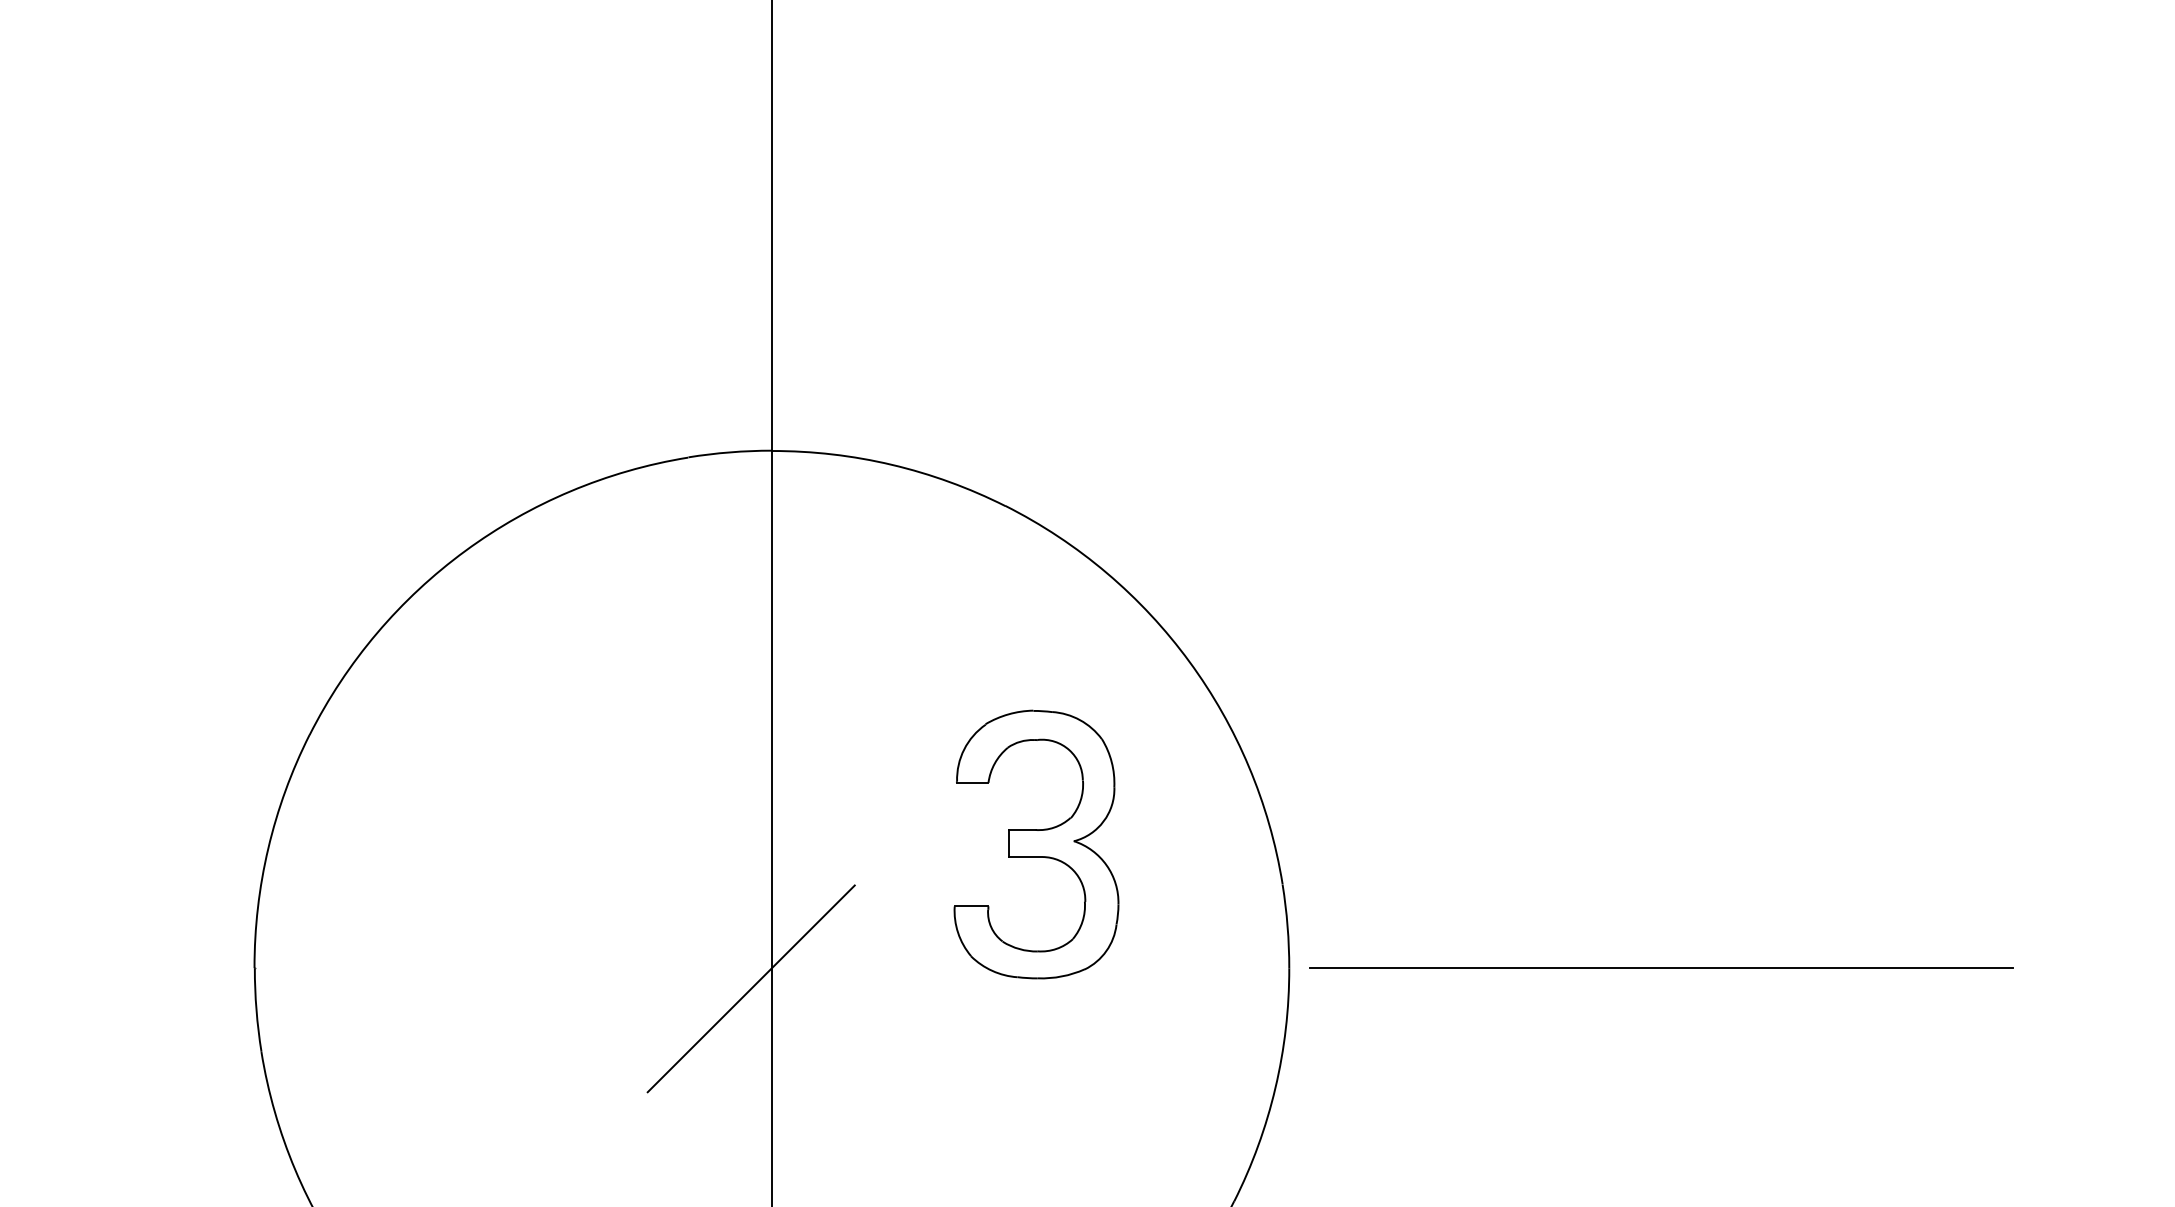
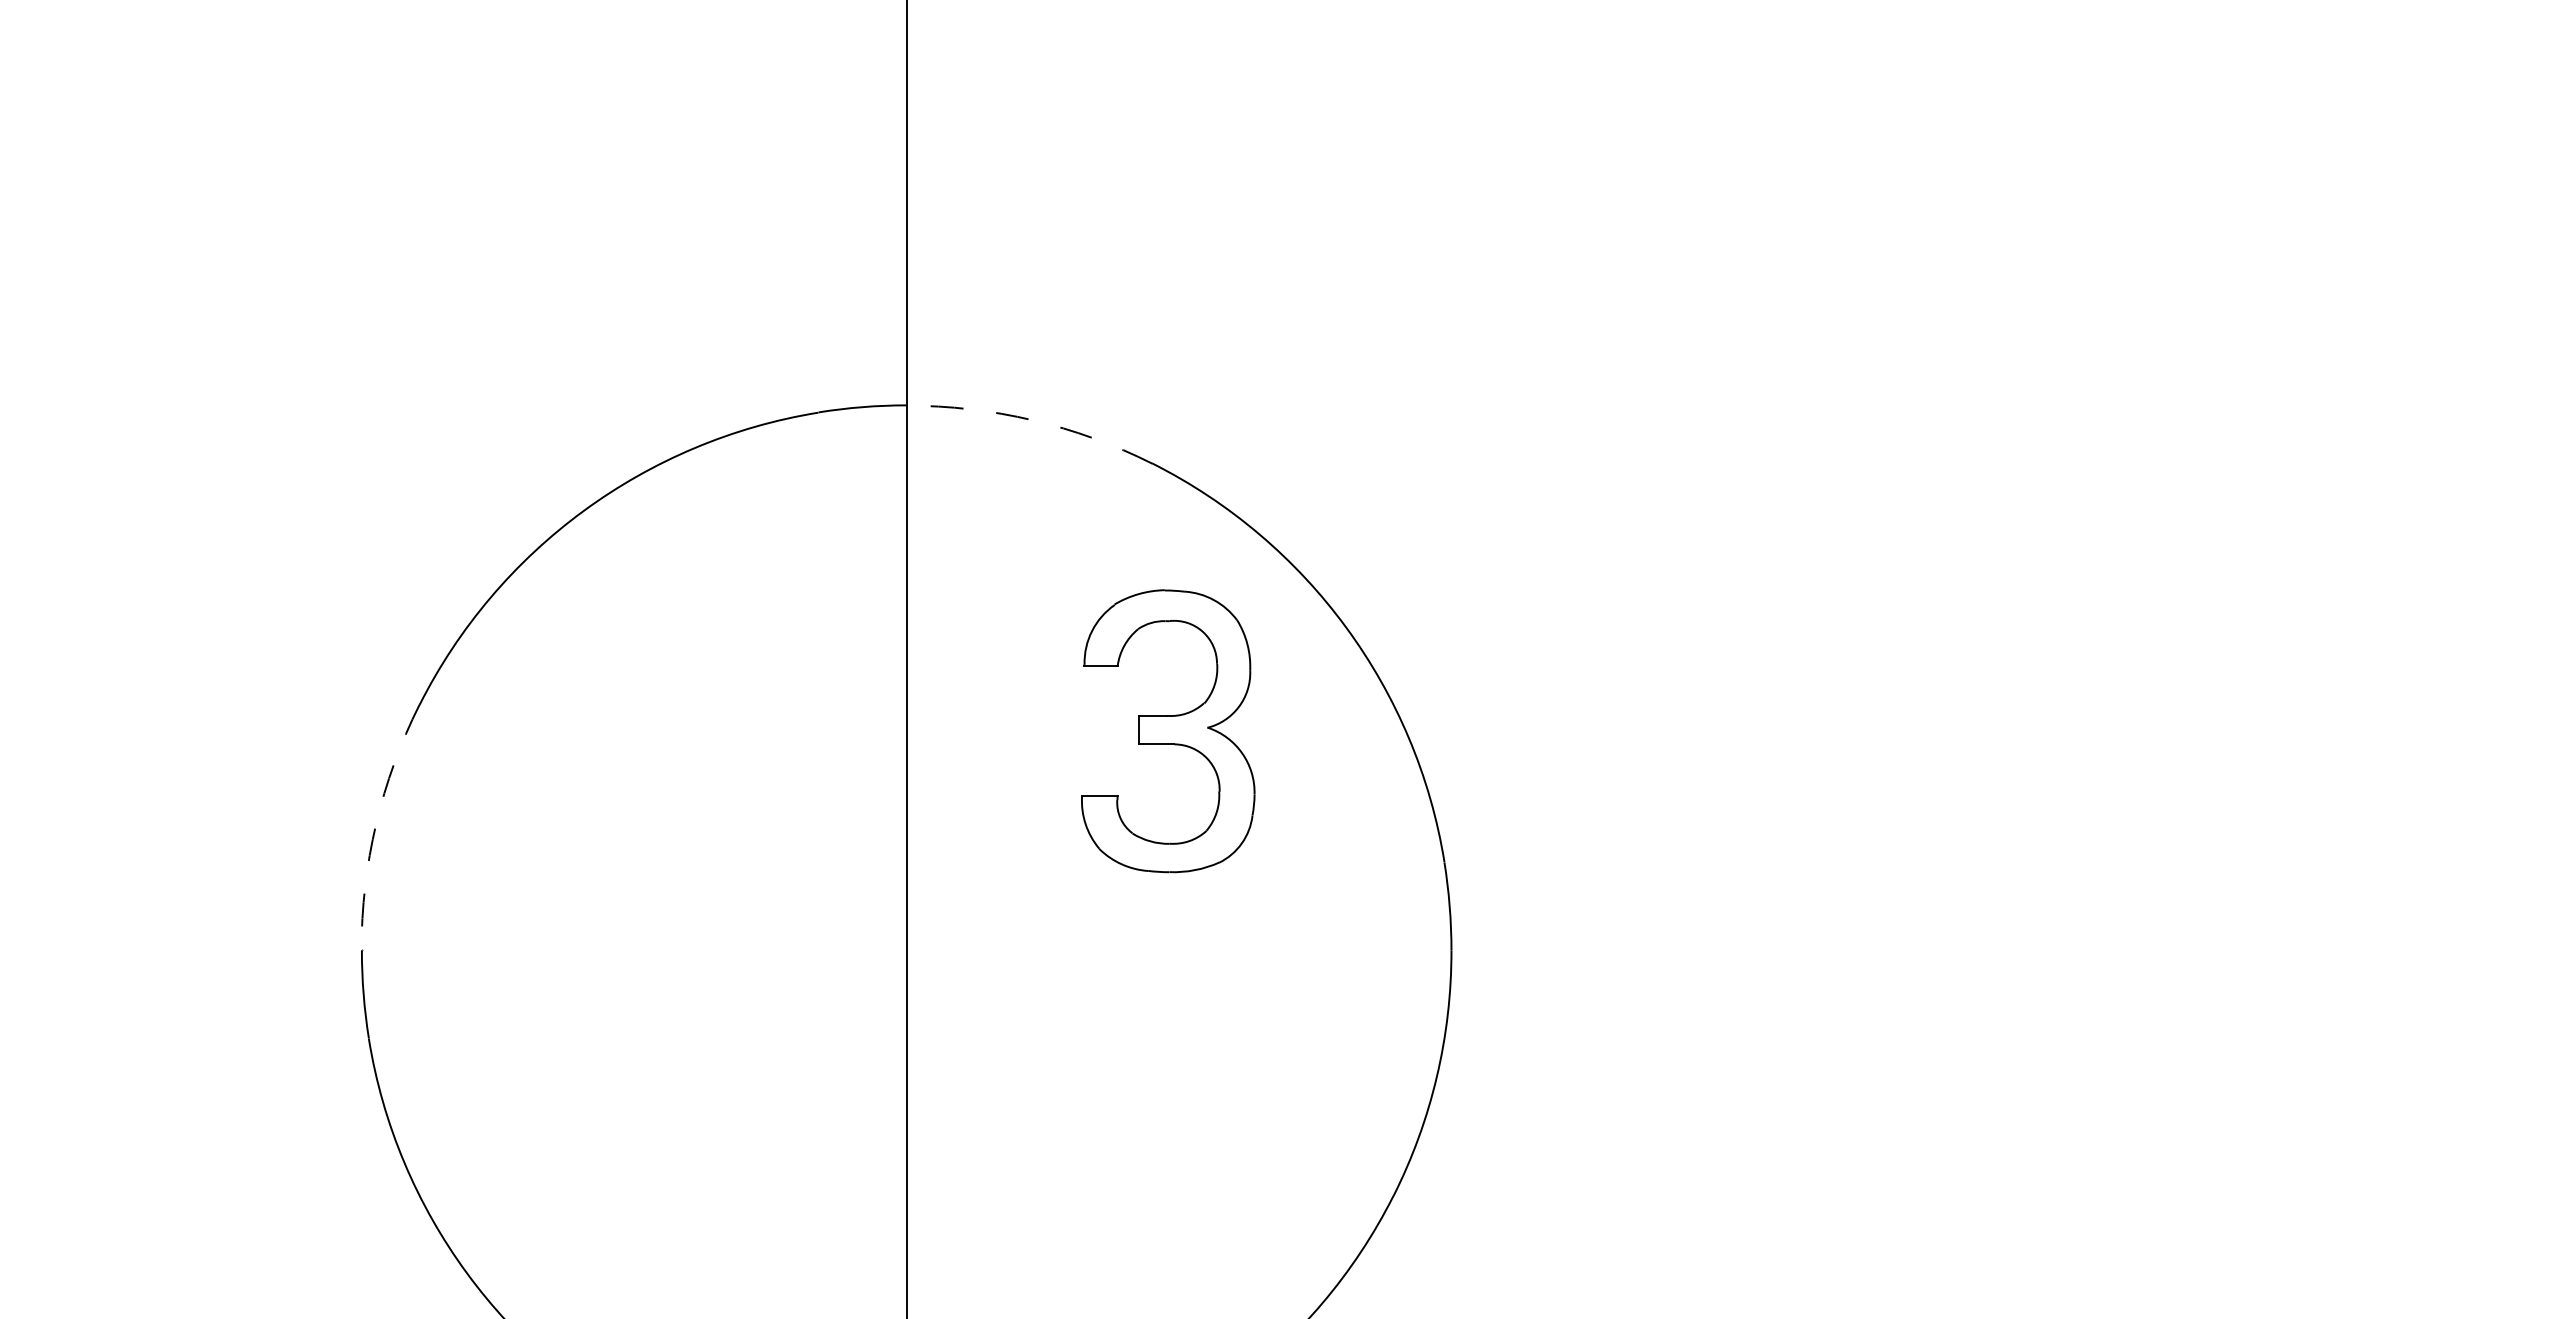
arc: (891, 465) -> (1032, 420), solid -> dashed
part: (1036, 844) -> (1168, 731), moved
arc: (268, 848) -> (376, 824), solid -> dashed
line: (1661, 968) -> (1843, 950), removed
line: (750, 989) -> (884, 972), removed

